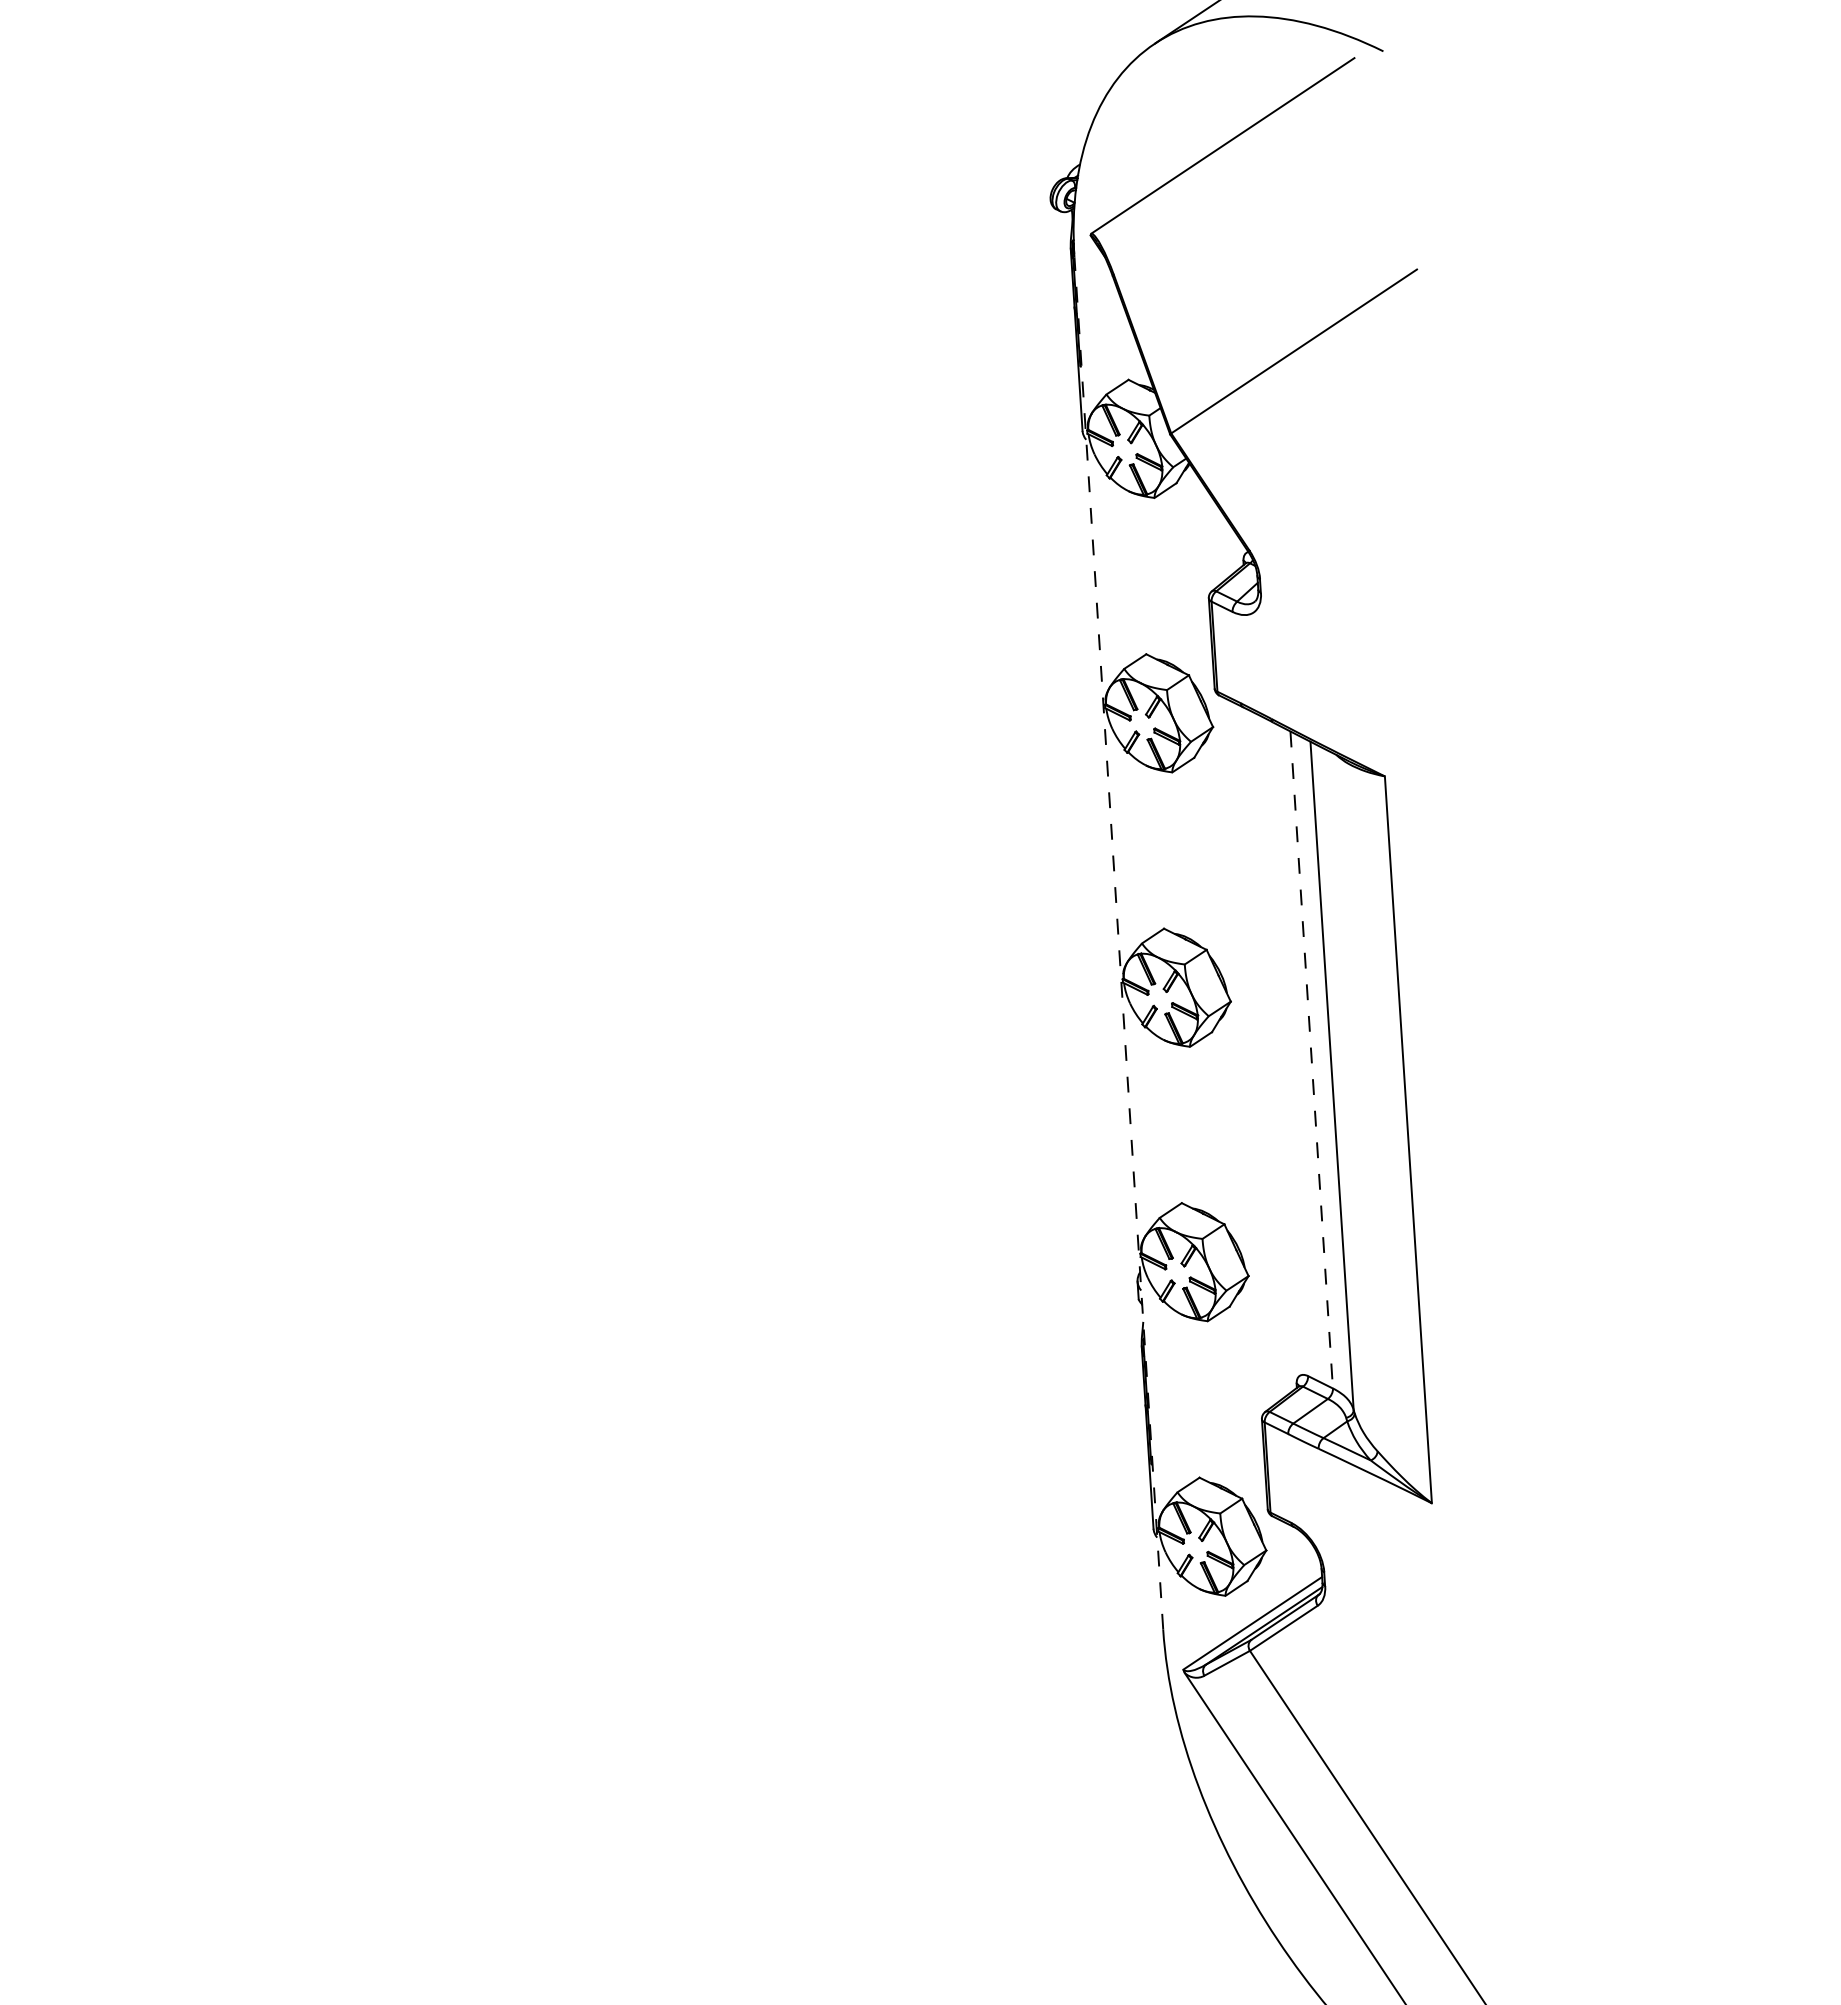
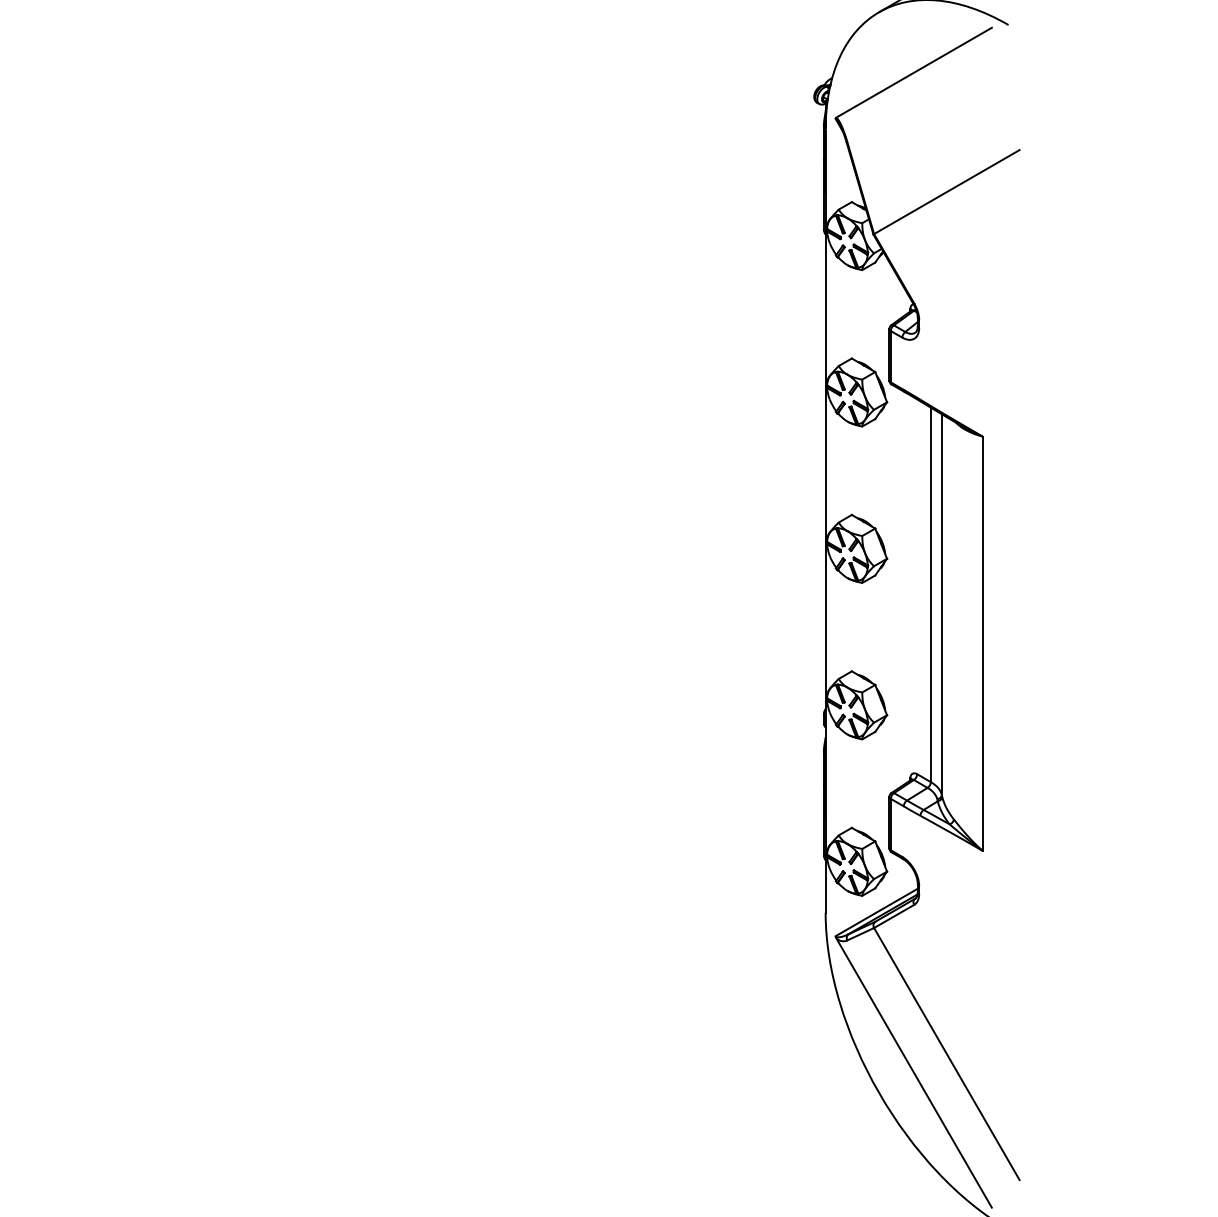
line: (1118, 943) -> (825, 521), dashed -> solid
line: (1311, 1061) -> (930, 595), dashed -> solid

